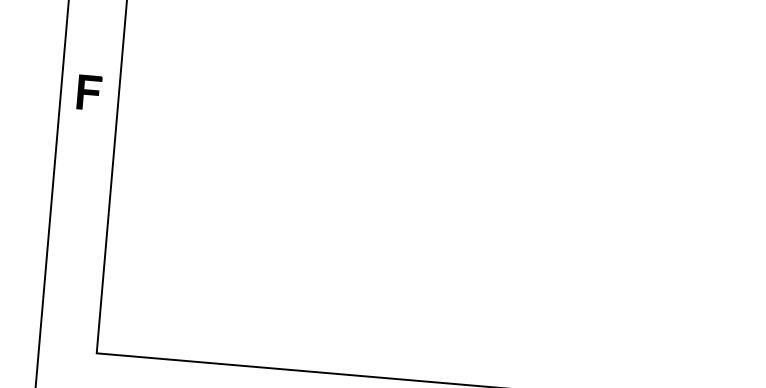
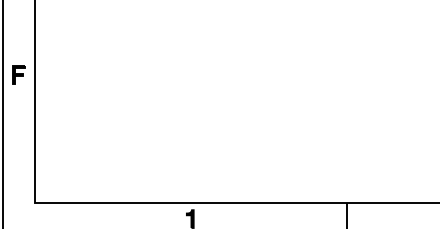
part: (89, 91) -> (18, 74), moved

